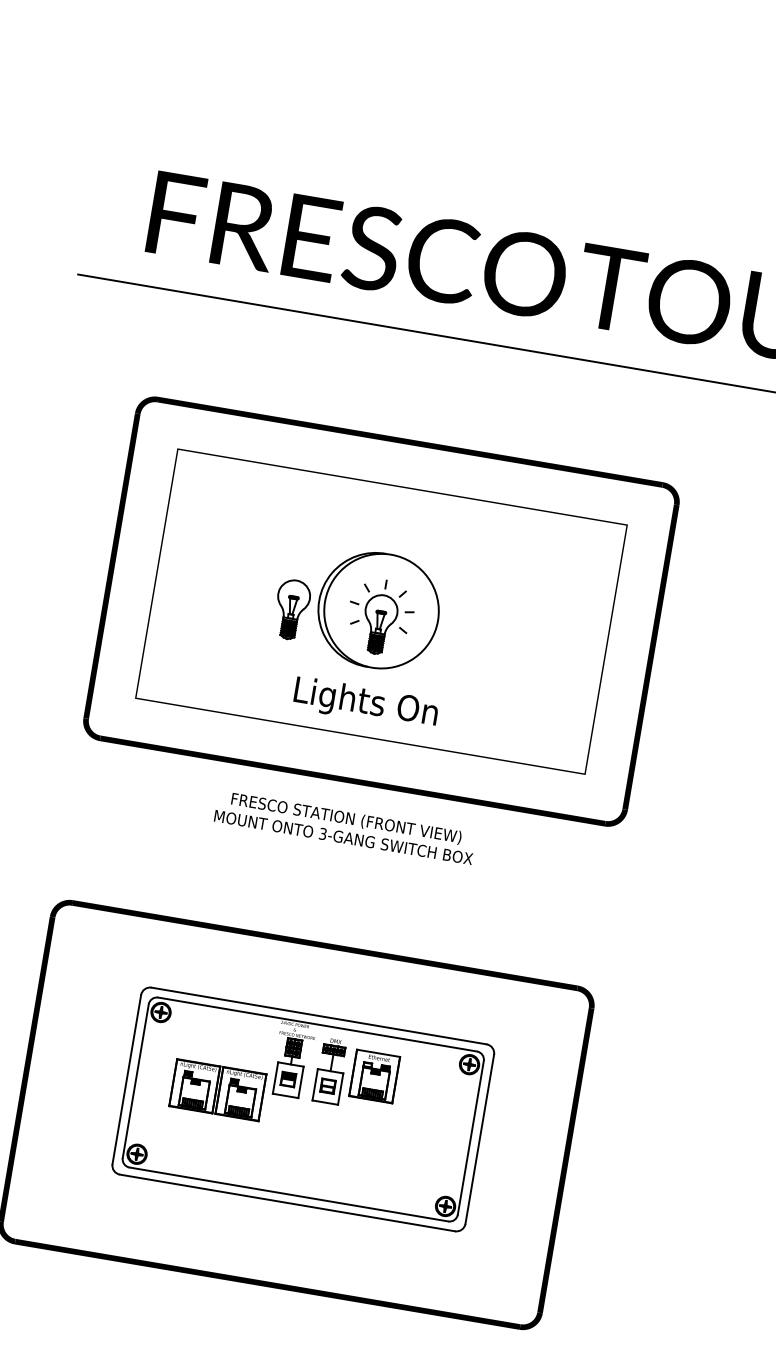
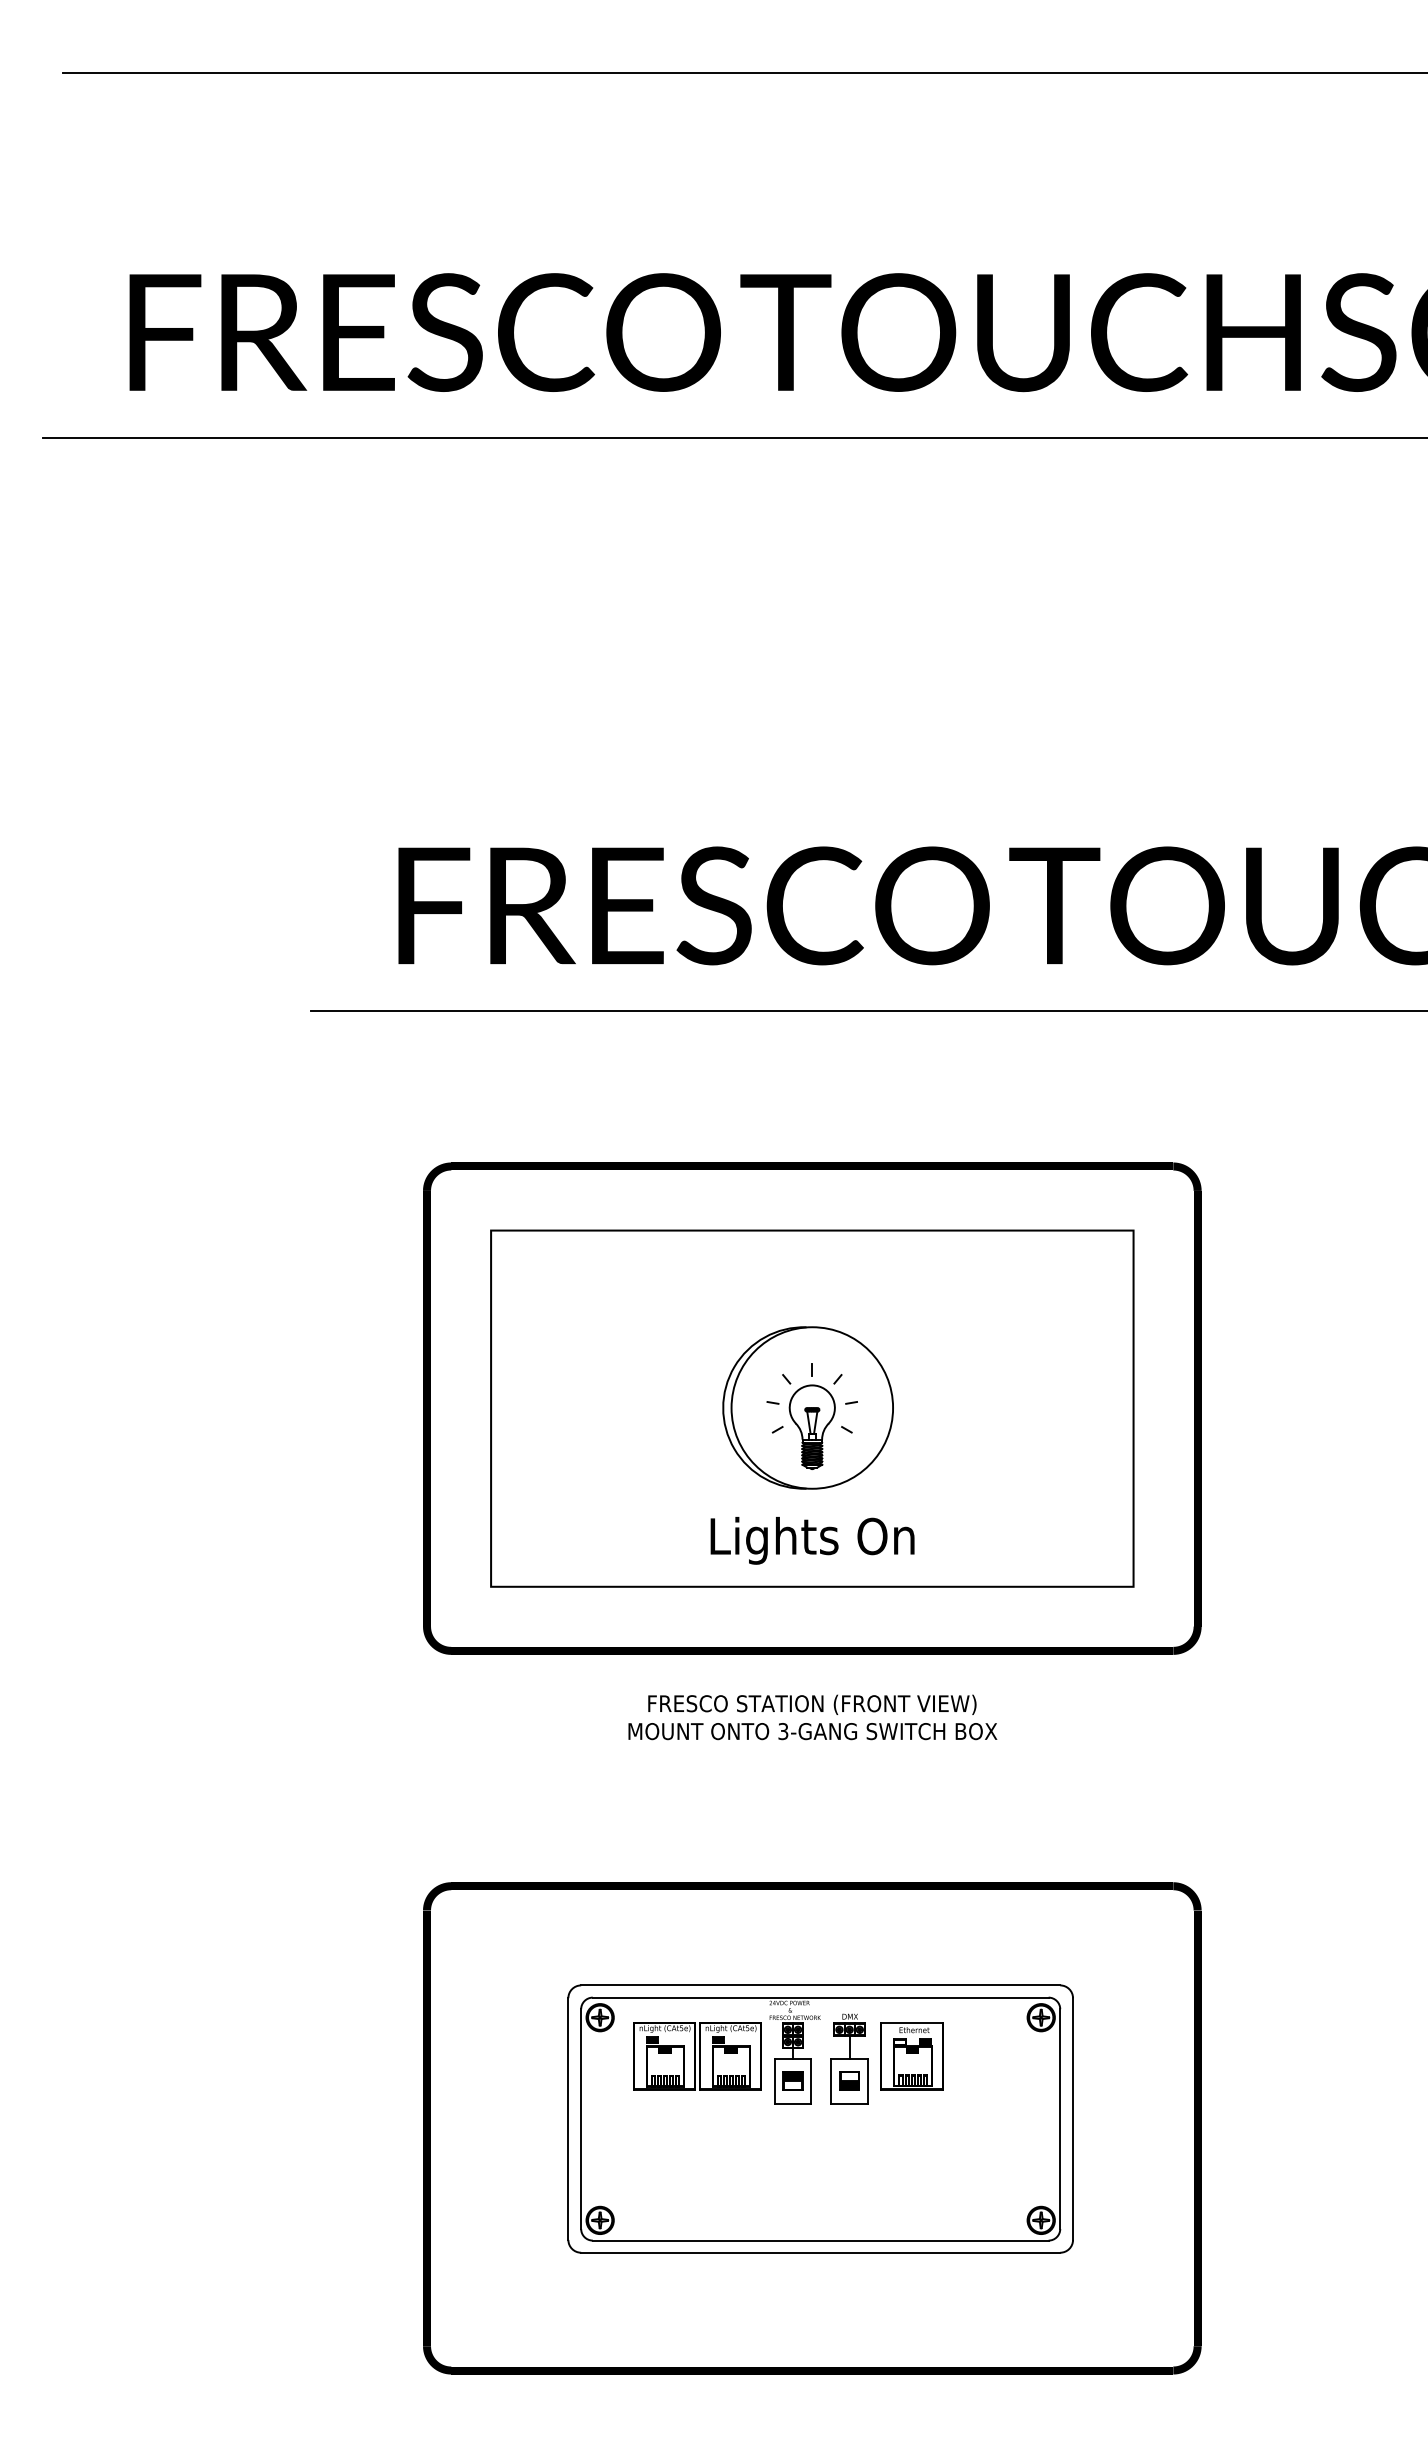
part: (291, 609) -> (686, 1426), removed
fill: (327, 1089) -> (849, 2085), added
part: (217, 1090) -> (697, 2056), moved

